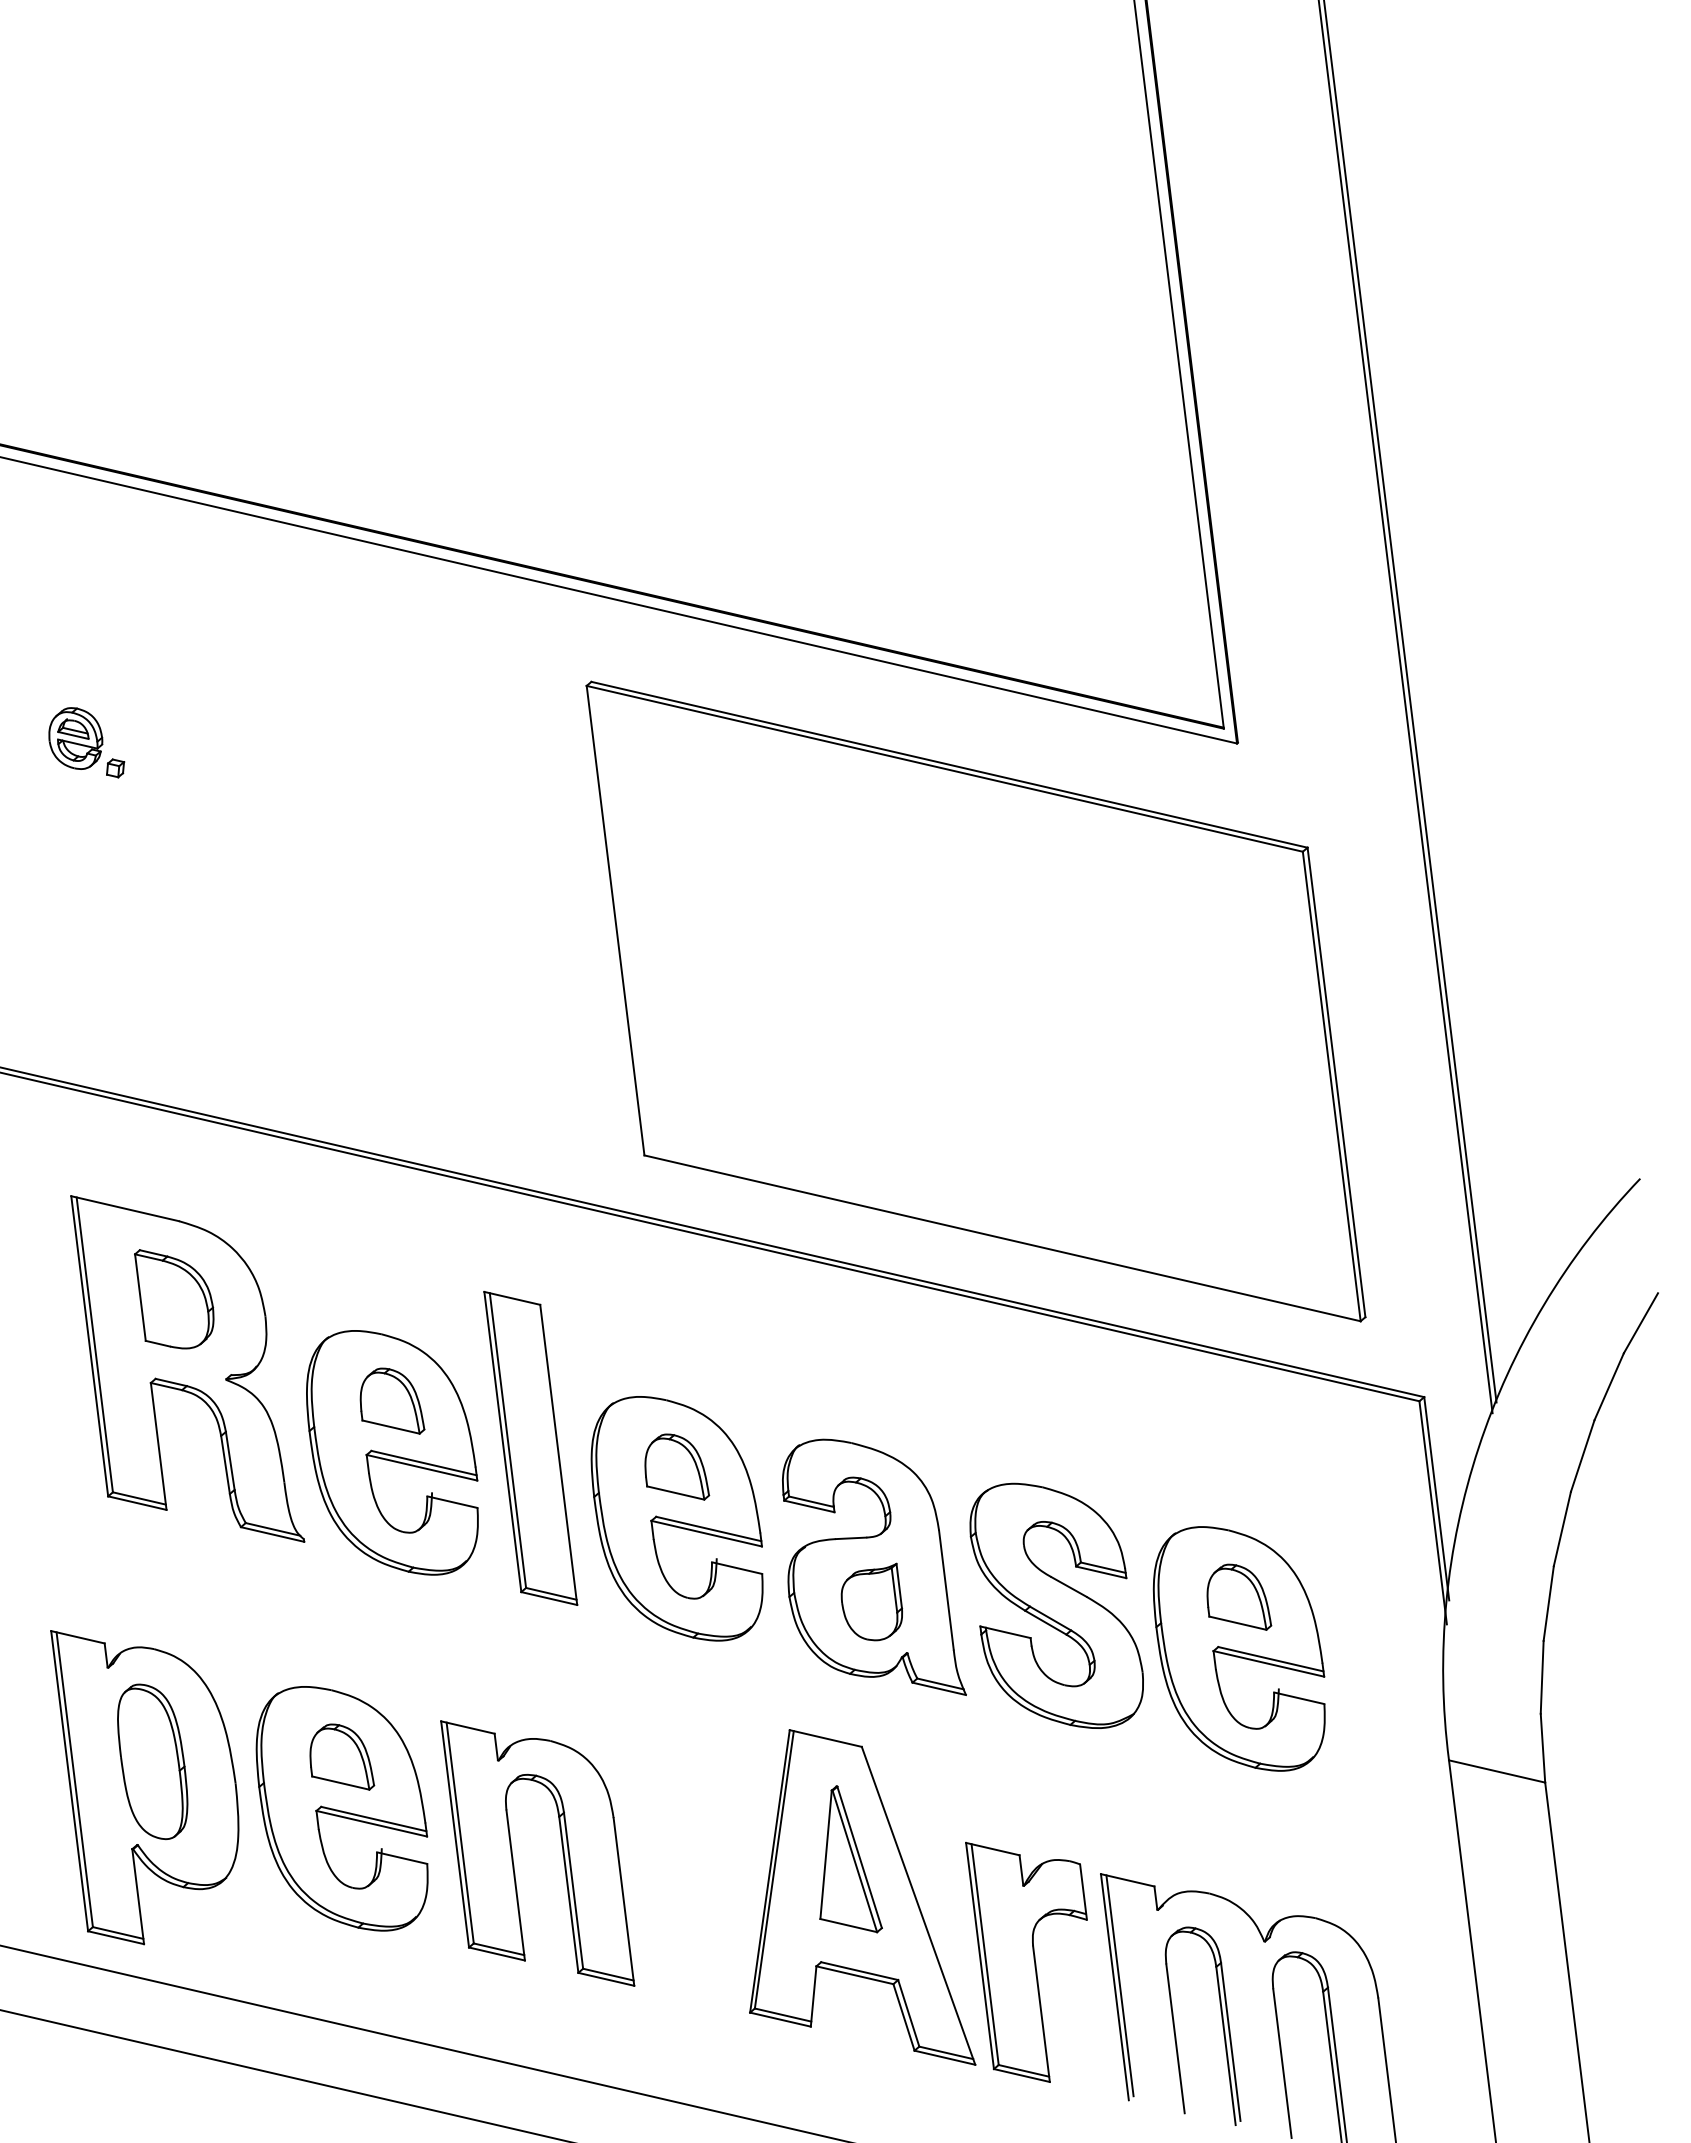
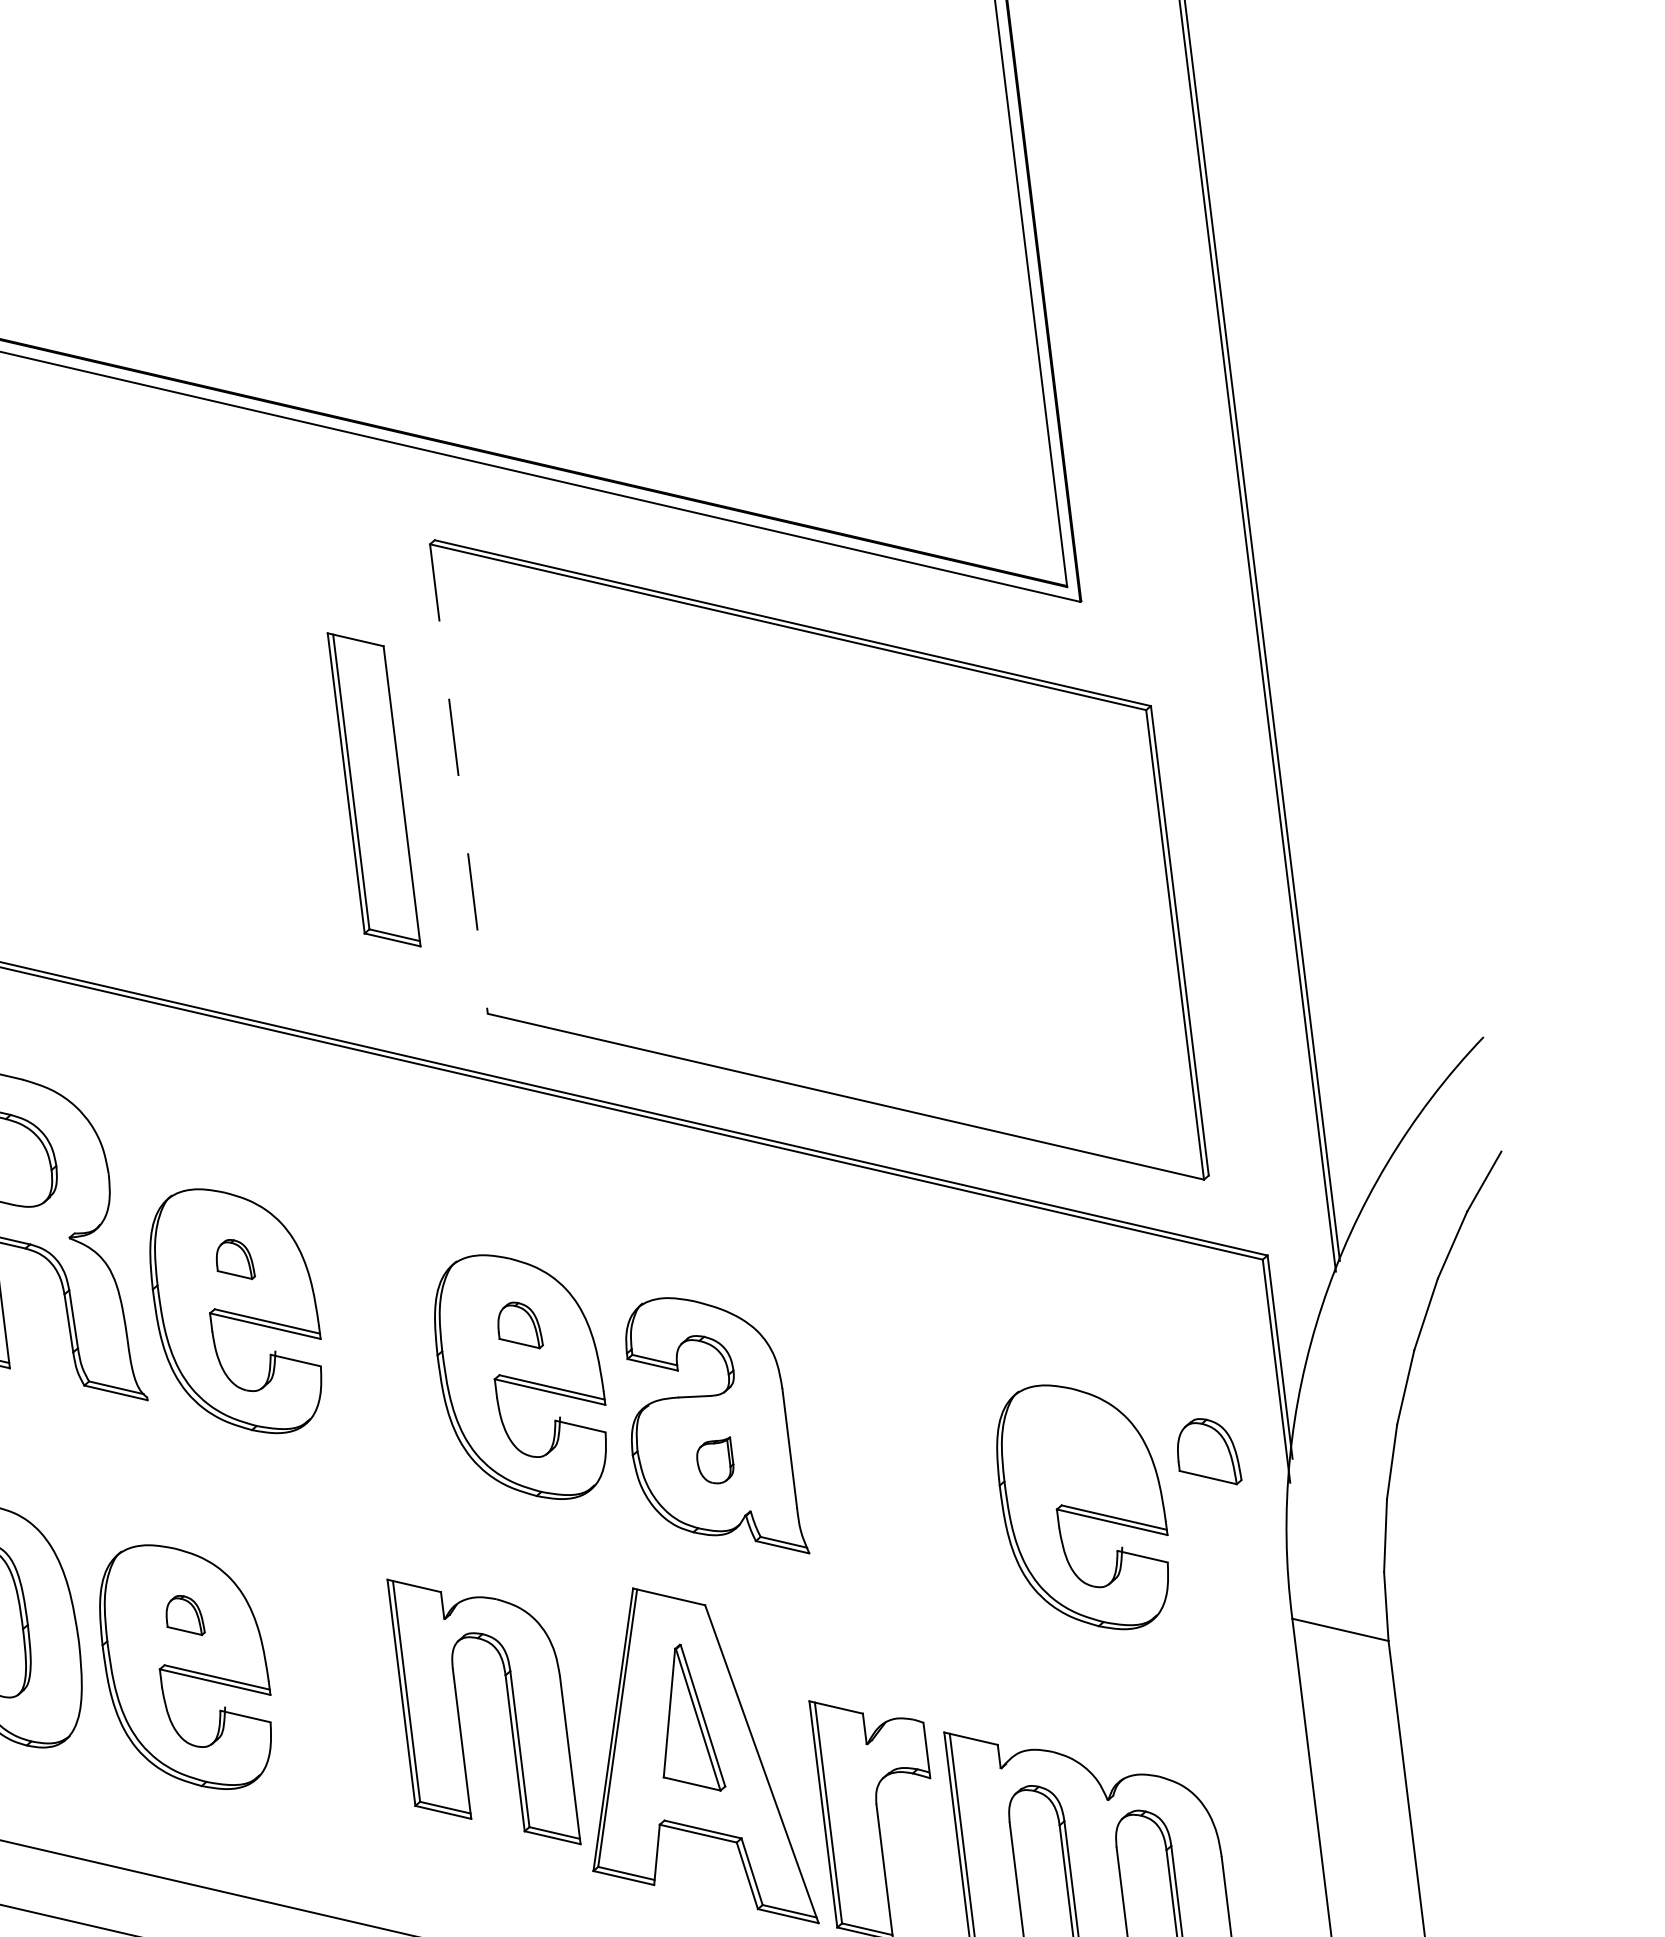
line: (615, 920) -> (458, 778), solid -> dashed
part: (392, 1400) -> (235, 1258), size x0.6
part: (530, 1448) -> (373, 789), moved
part: (677, 1466) -> (520, 1324), size x0.7
part: (1239, 1596) -> (1209, 1450), moved
part: (871, 1601) -> (714, 1459), size x0.6
part: (1056, 1605) -> (899, 1463), removed
part: (342, 1756) -> (185, 1614), size x0.6
part: (513, 1857) -> (459, 1715), moved

